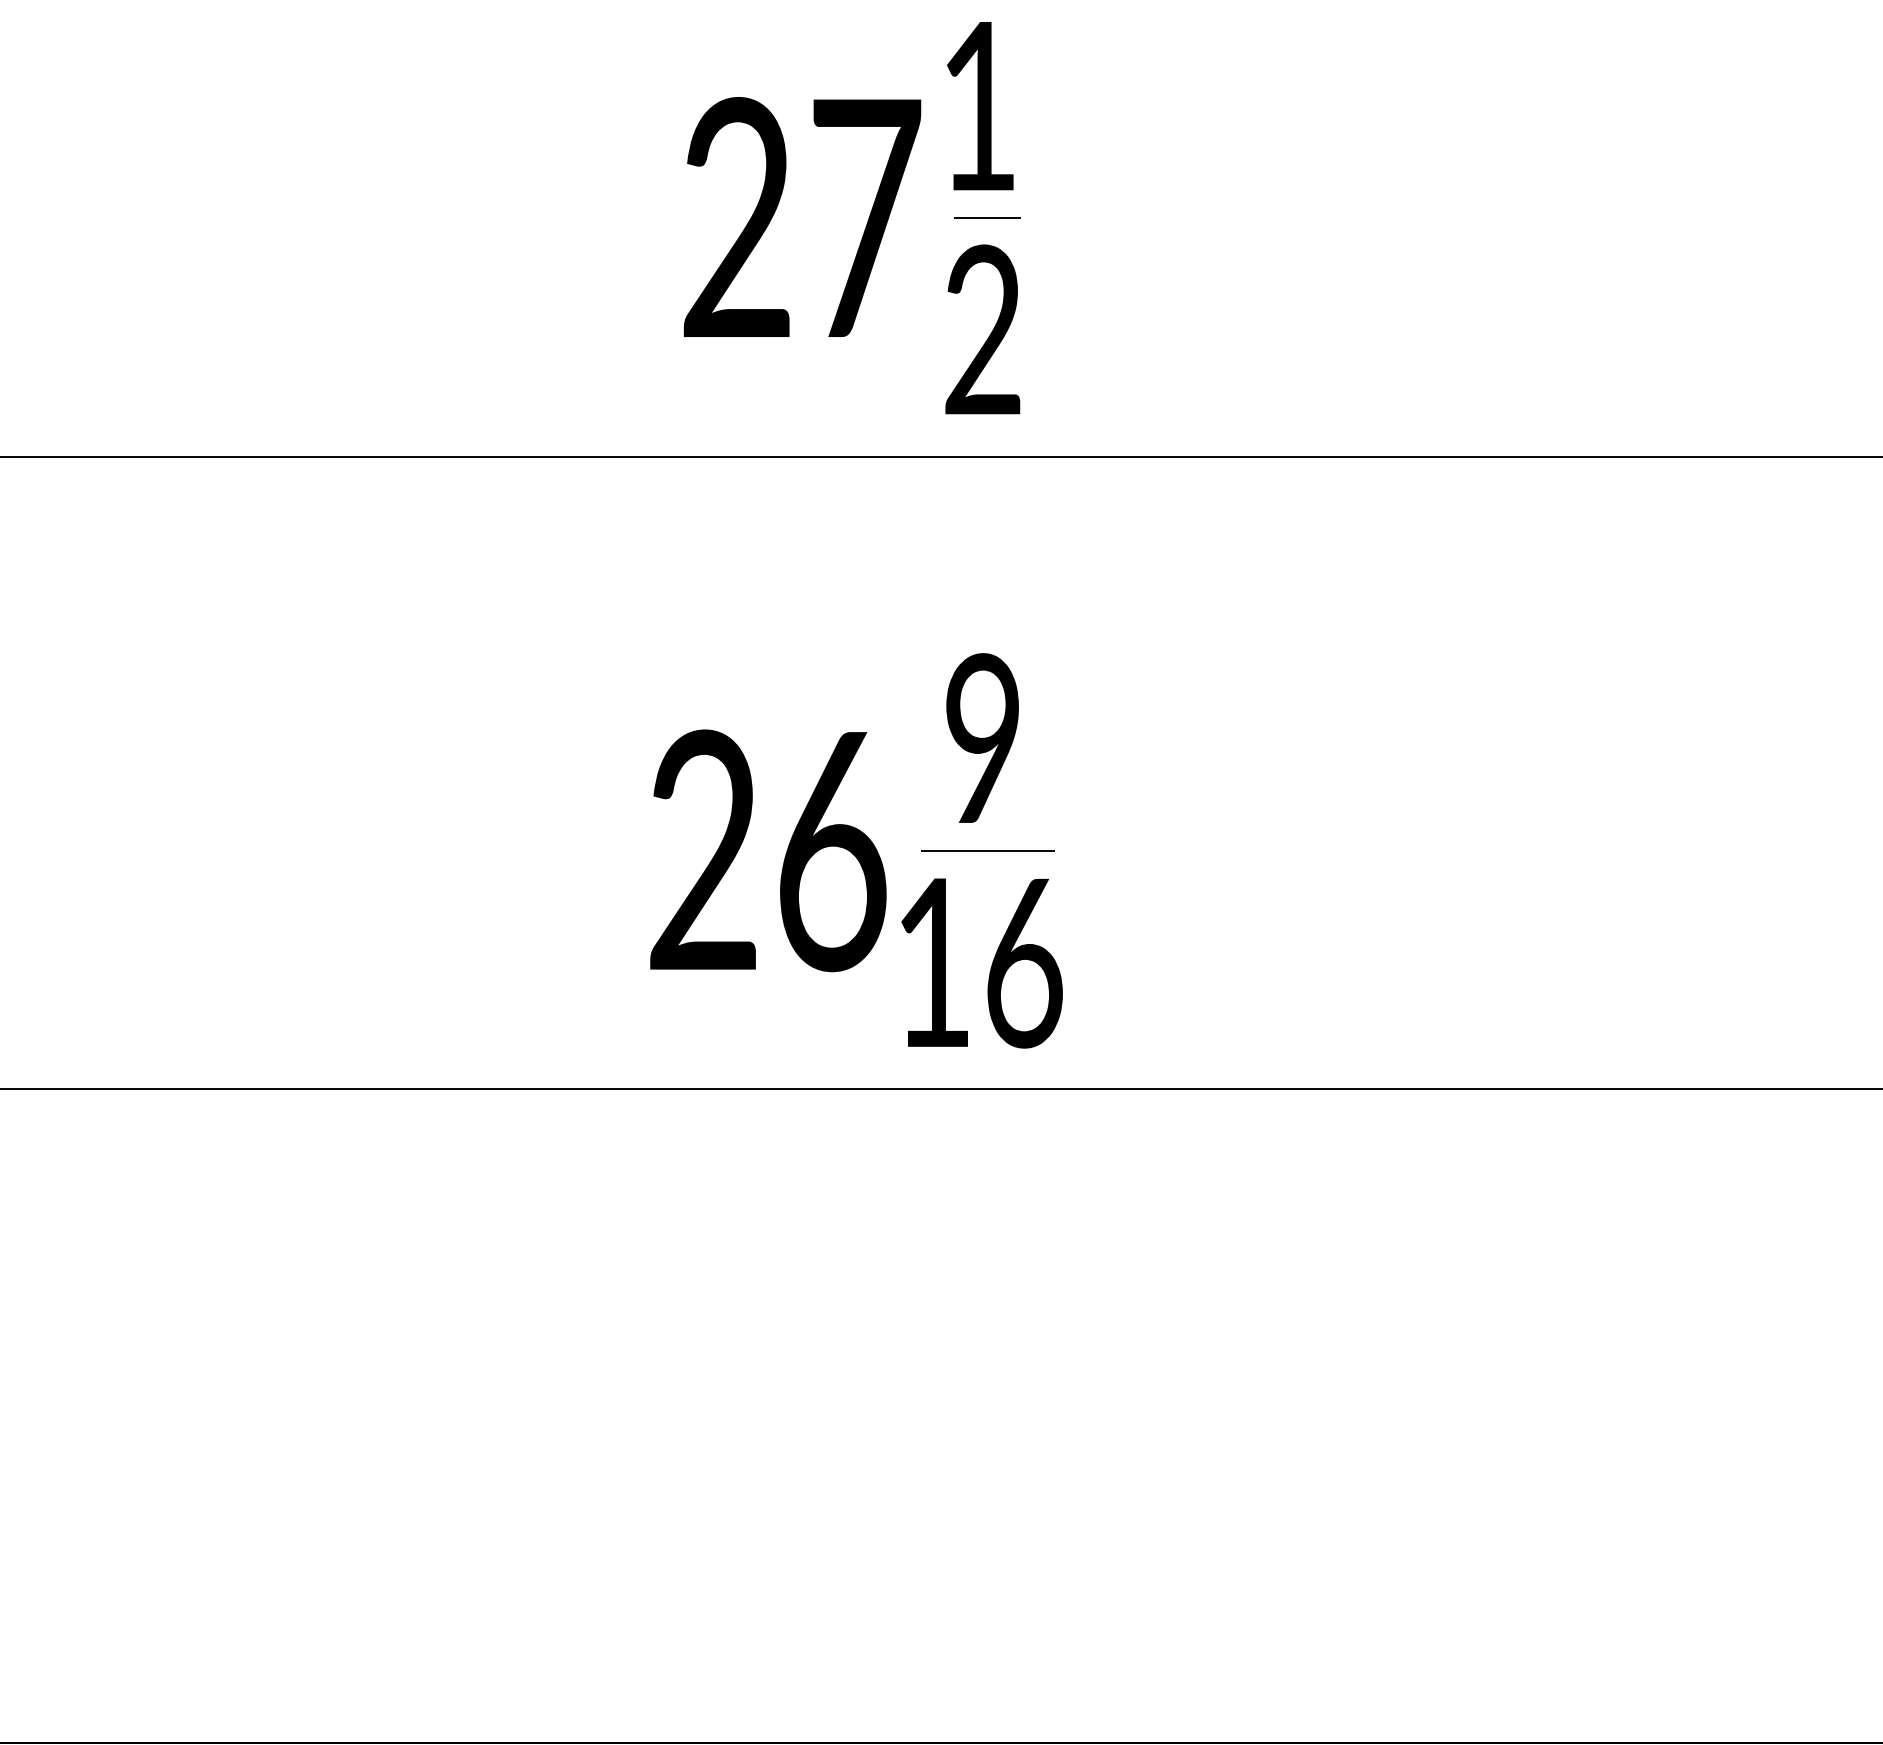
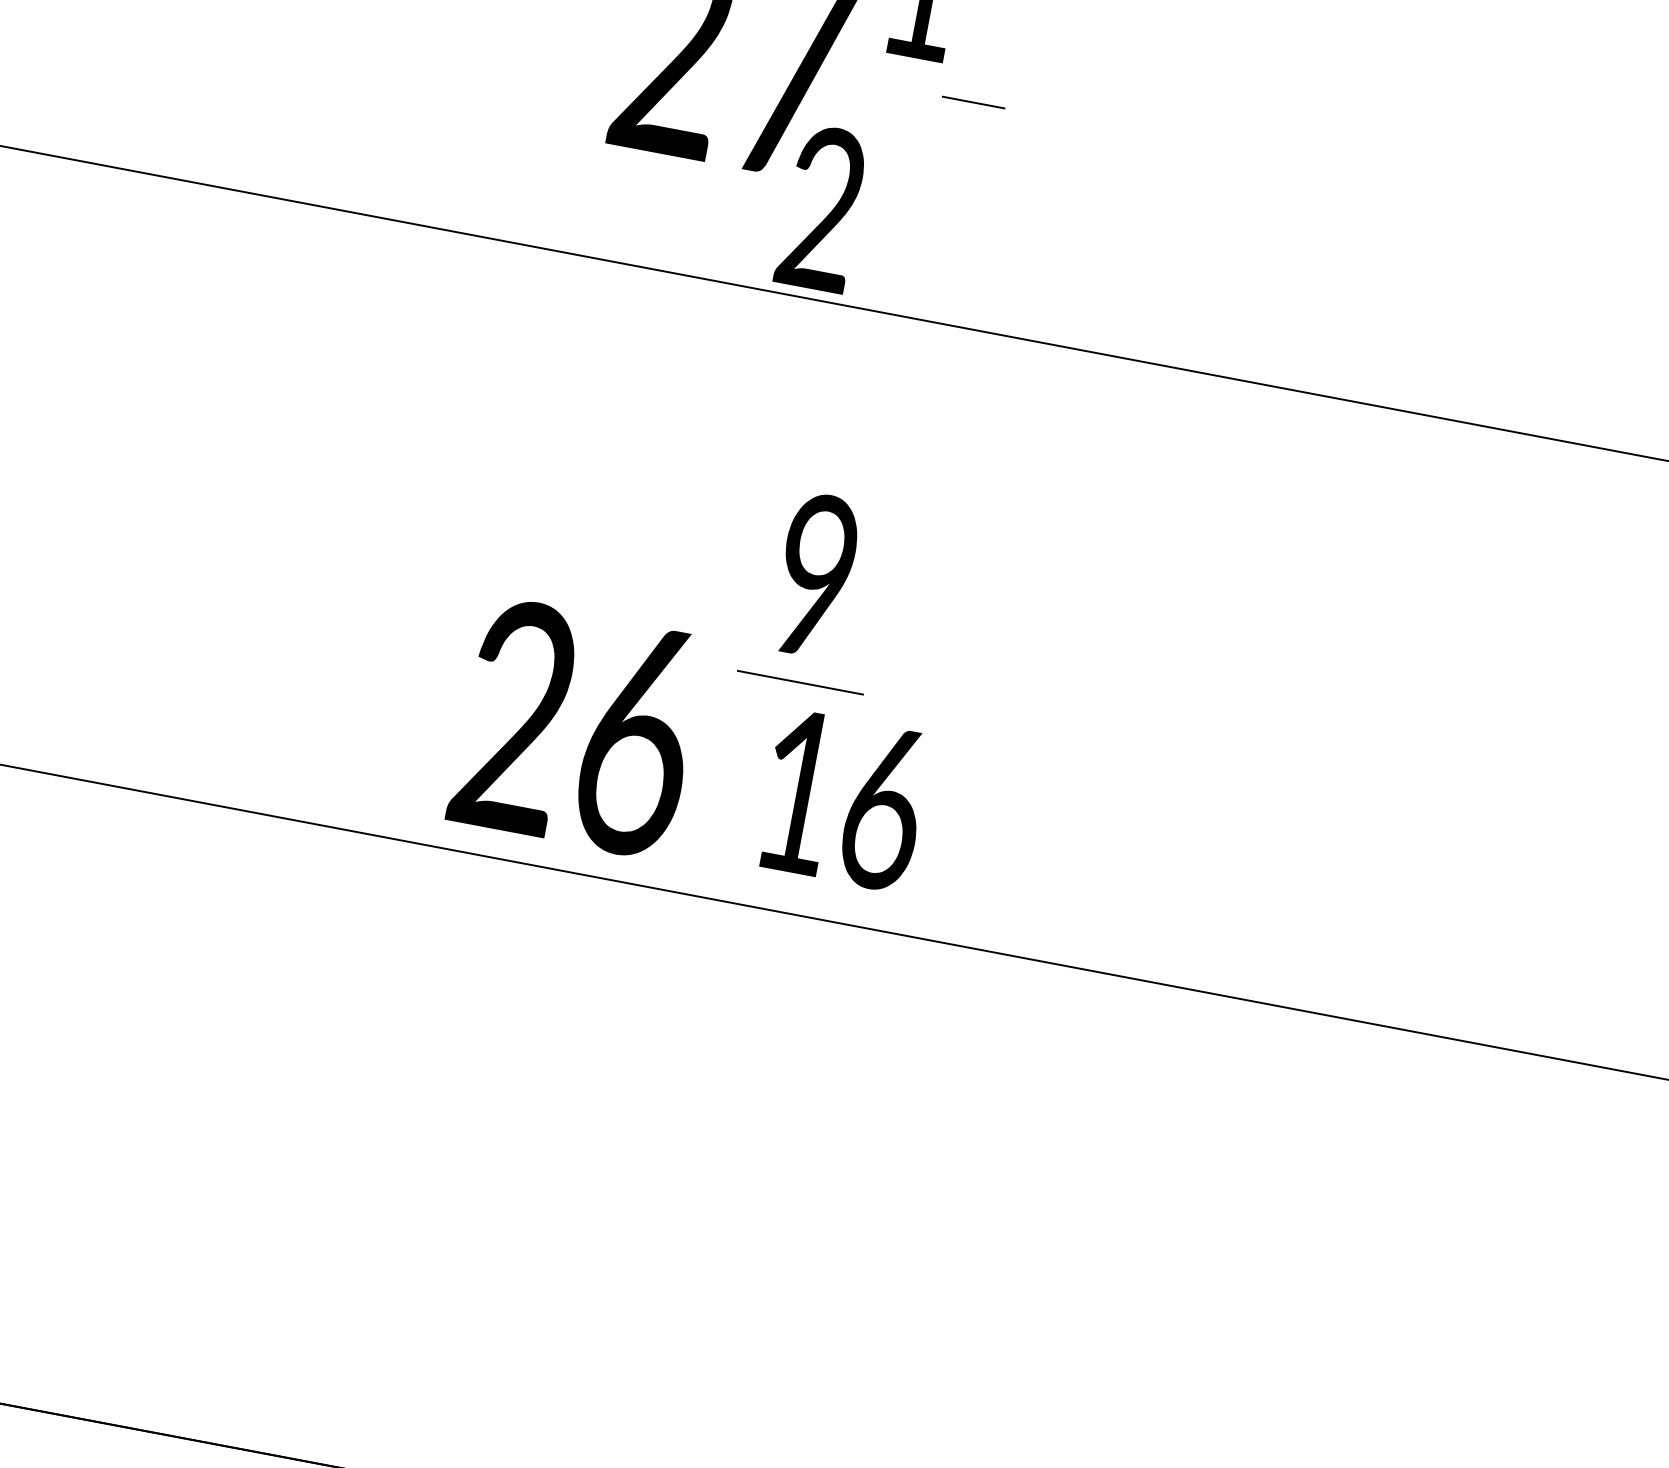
line: (987, 217) -> (973, 101), moved
text: (982, 329) -> (822, 208), moved
text: (768, 850) -> (577, 728), moved
text: (981, 963) -> (843, 800), moved

